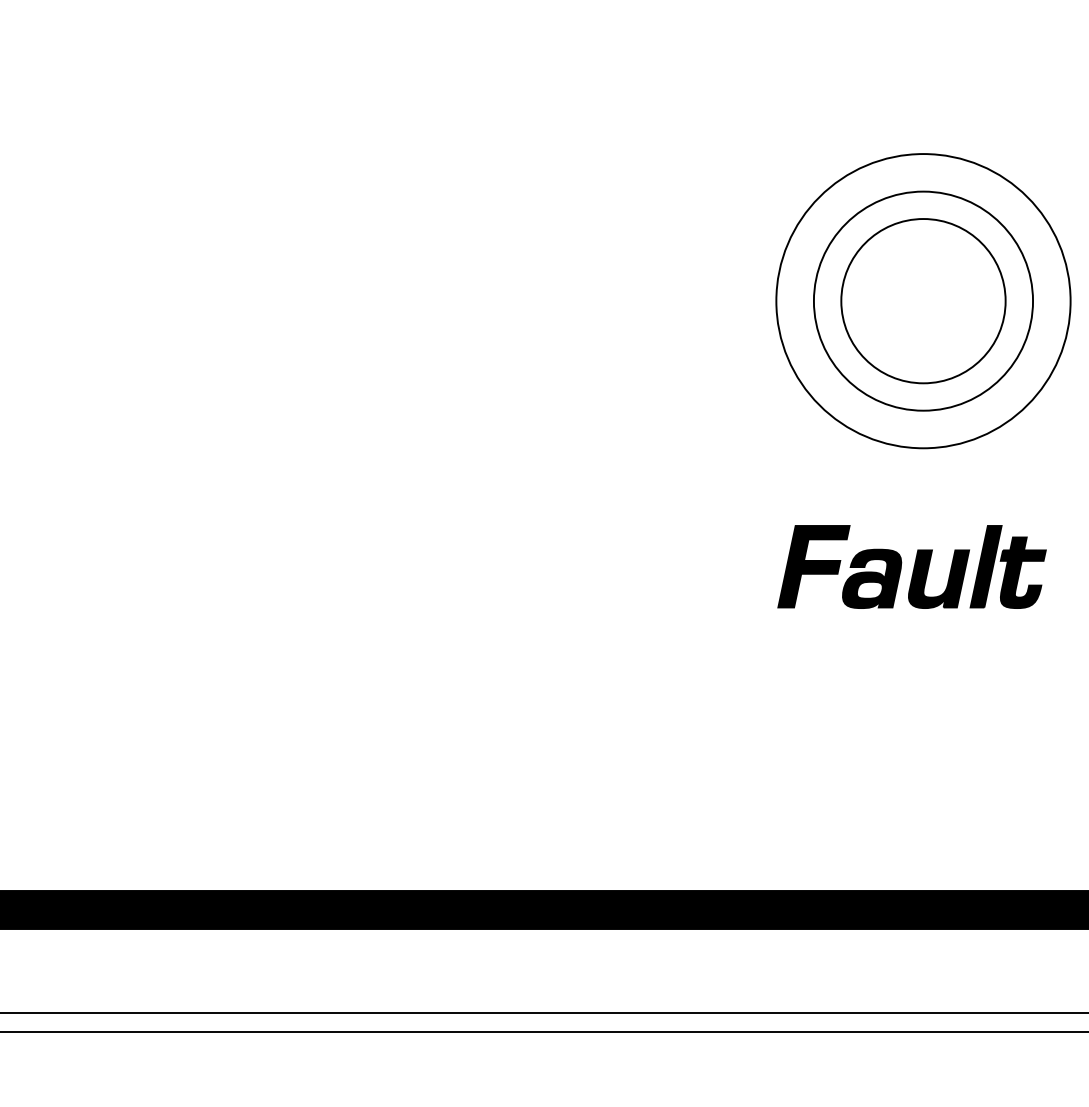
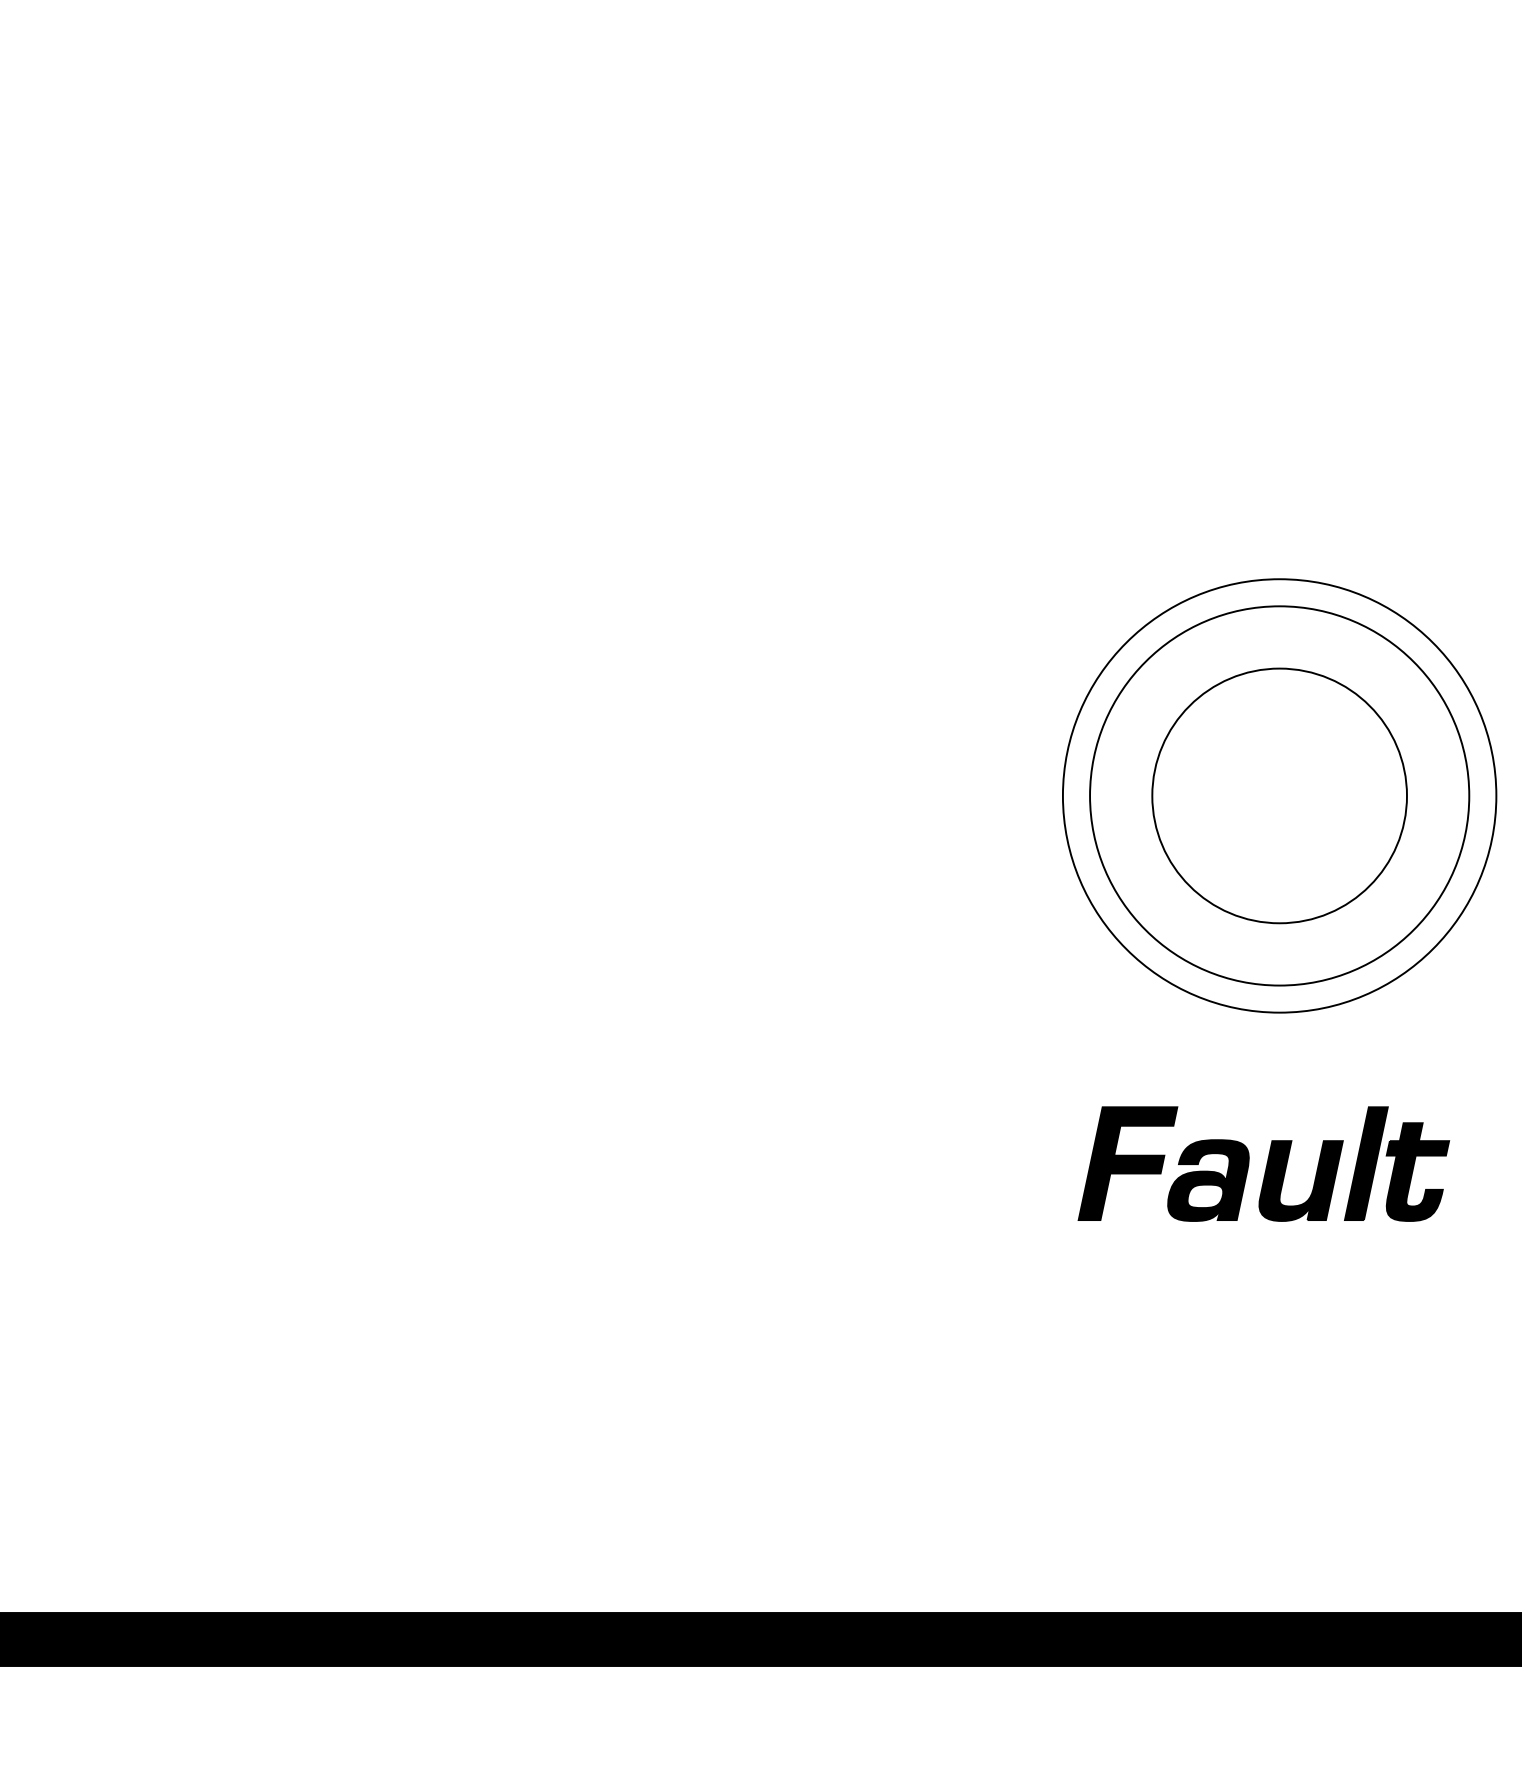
circle: (923, 300) -> (1279, 795), size x0.62
circle: (923, 300) -> (1279, 795), size x1.43
circle: (923, 300) -> (1279, 795), size x1.67

